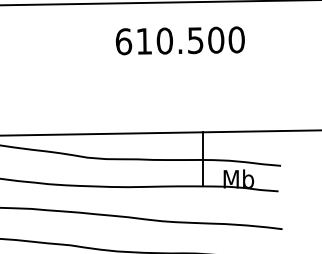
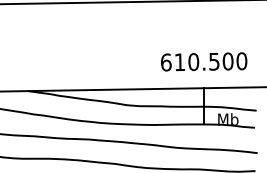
text: (180, 40) -> (204, 61), moved

